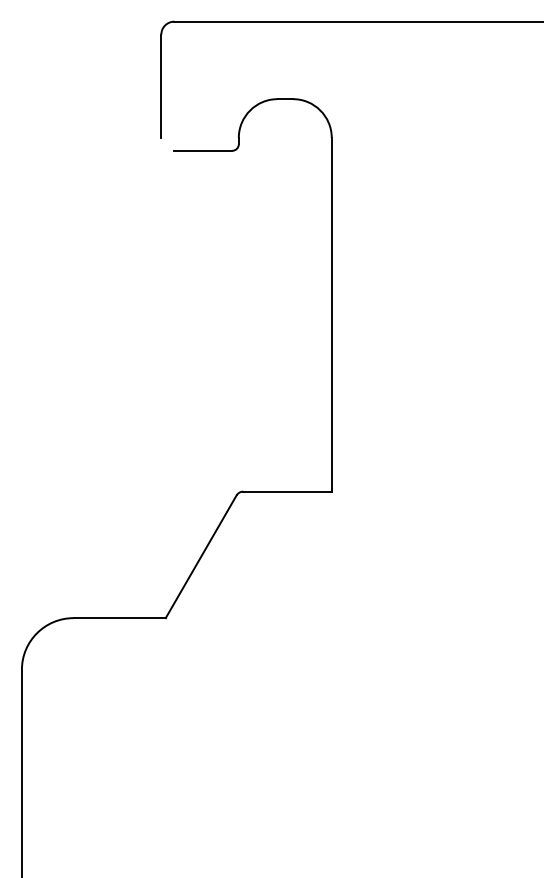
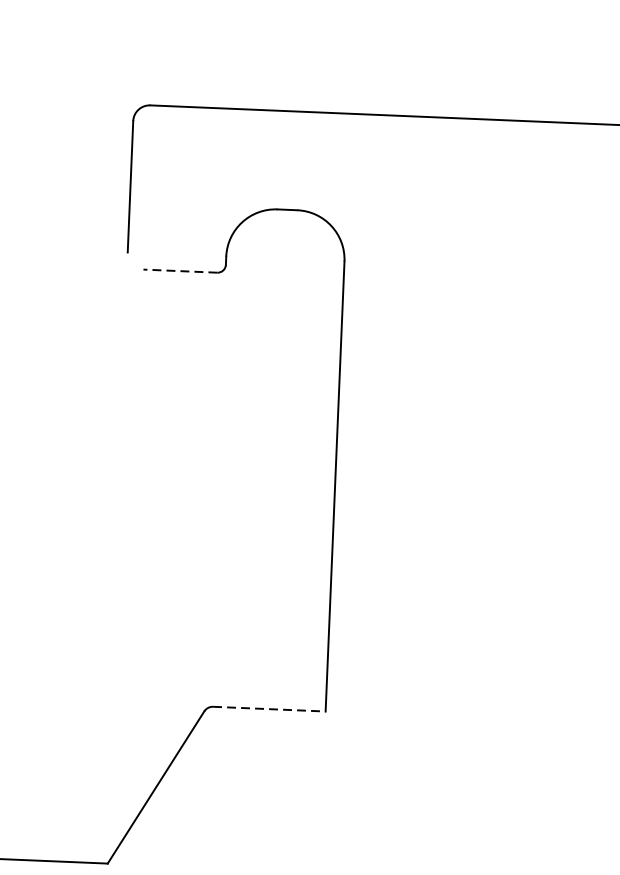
line: (202, 150) -> (179, 270), solid -> dashed
line: (288, 491) -> (270, 709), solid -> dashed

